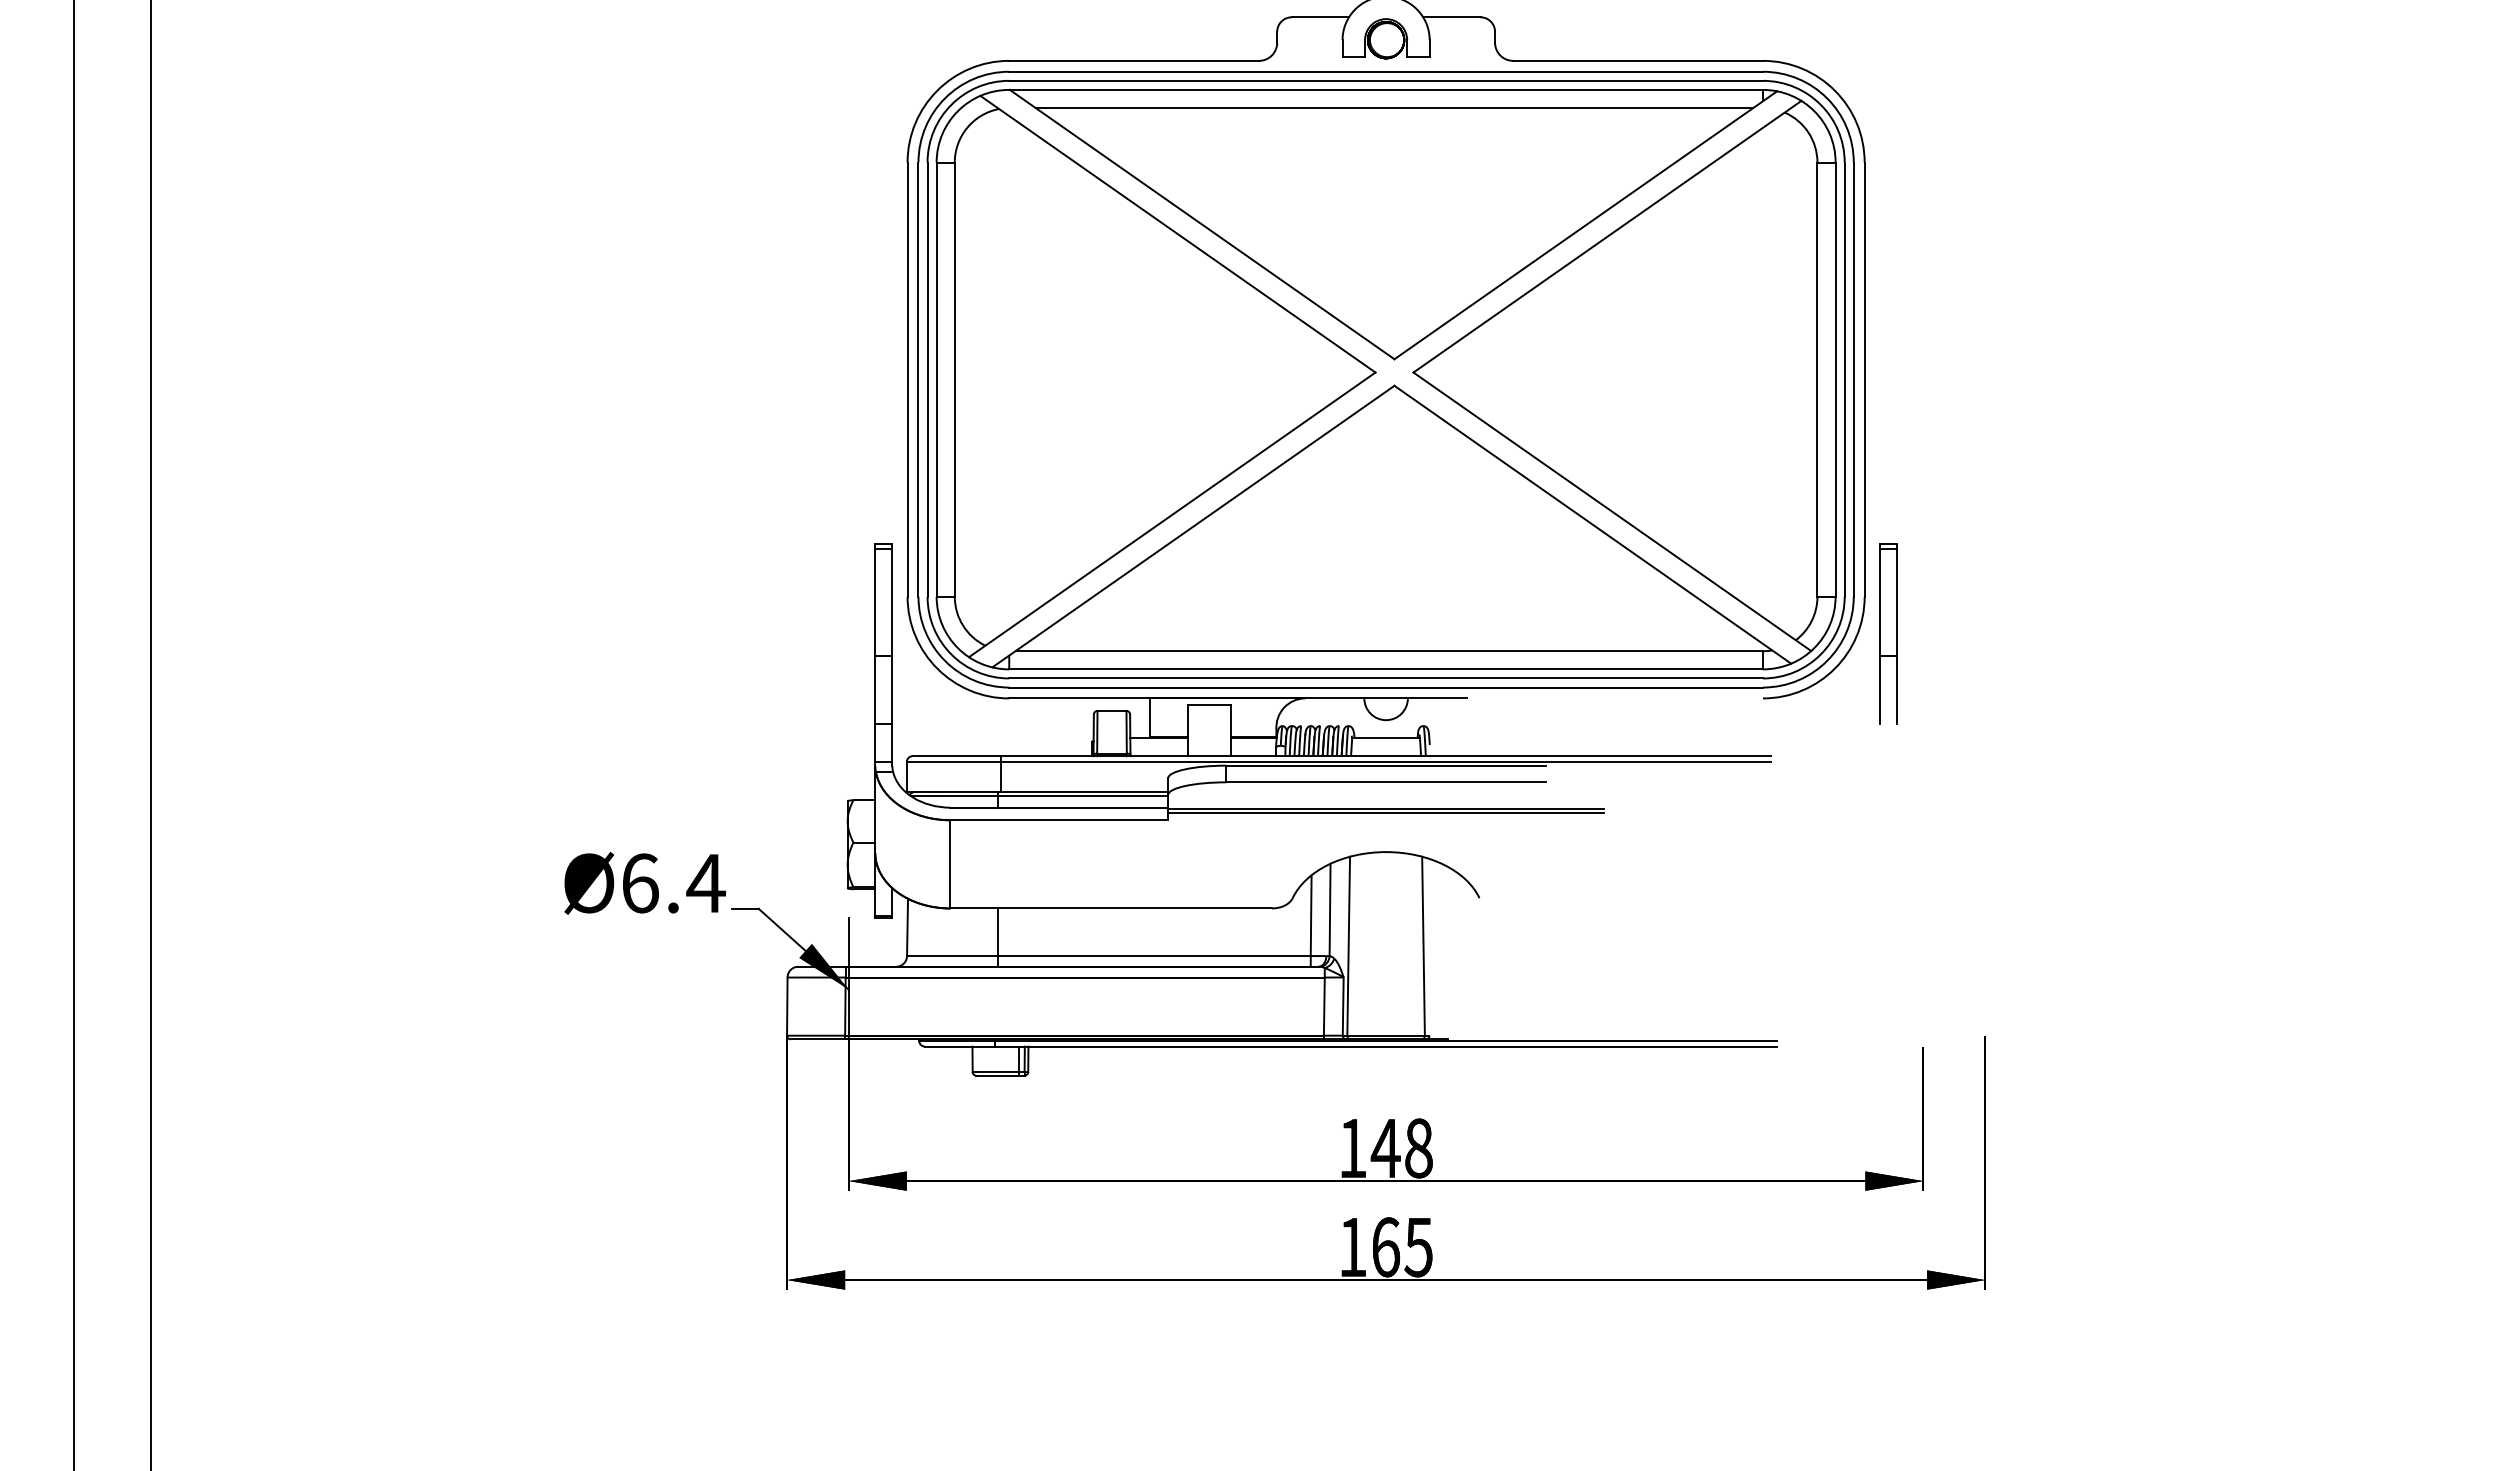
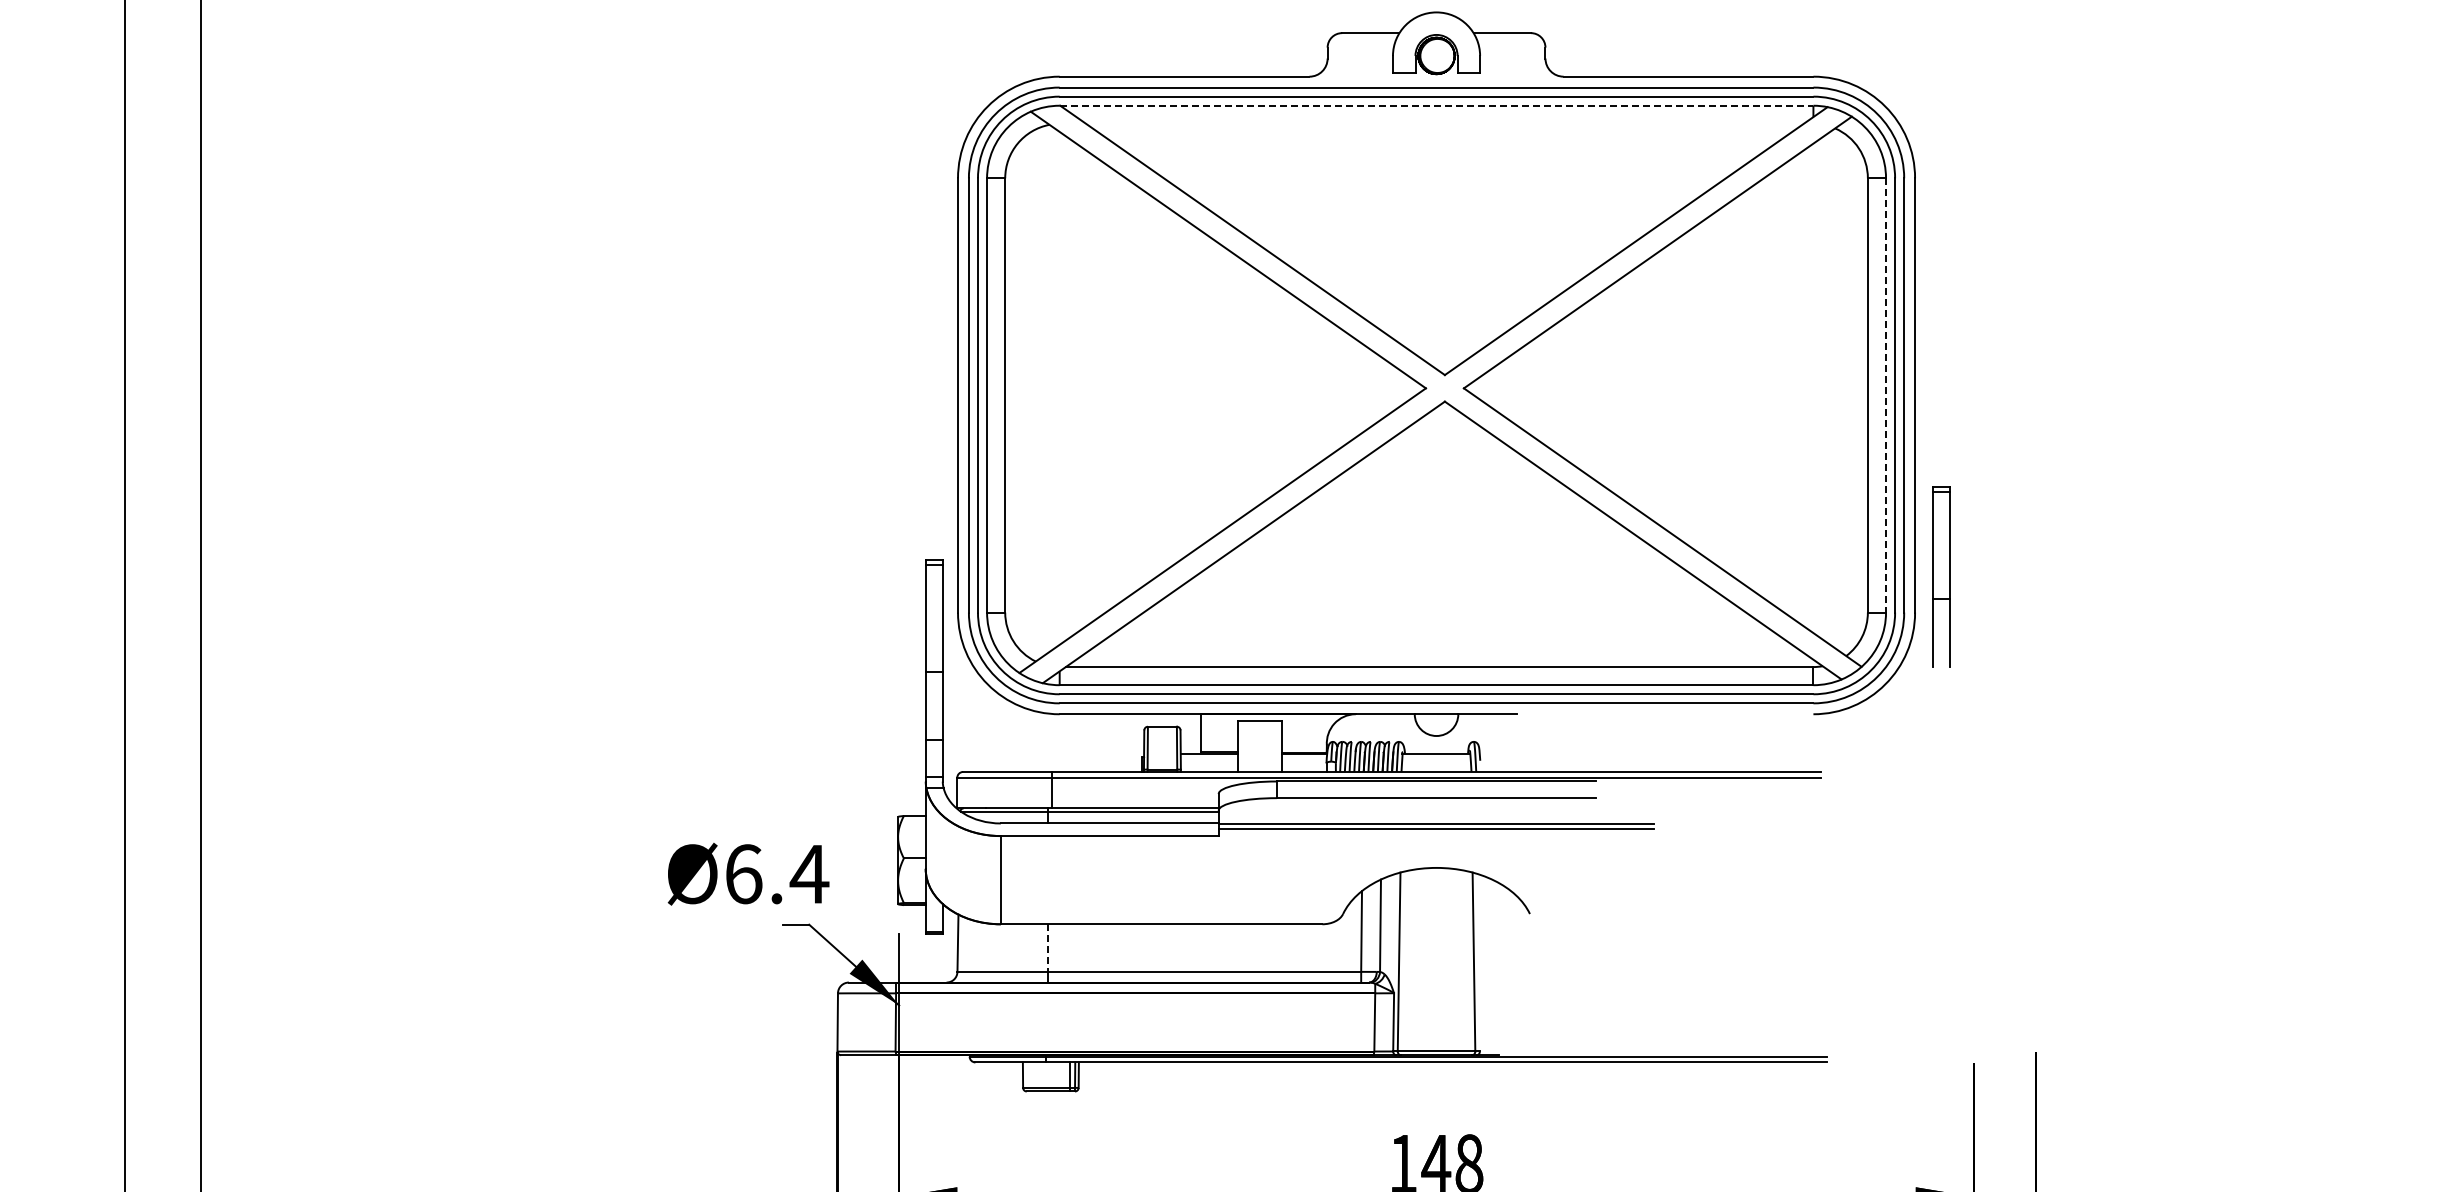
line: (1386, 89) -> (1436, 105), solid -> dashed
line: (1394, 108) -> (1444, 124), removed
line: (1835, 380) -> (1885, 396), solid -> dashed
part: (1888, 633) -> (1941, 576), moved
text: (644, 883) -> (747, 874), moved
line: (997, 932) -> (1047, 948), solid -> dashed

